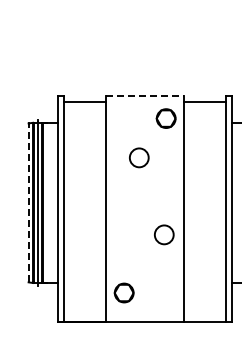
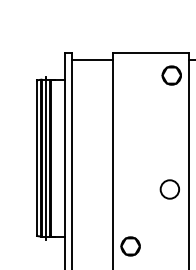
line: (144, 96) -> (150, 53), dashed -> solid
circle: (139, 157) -> (145, 113), removed
line: (28, 202) -> (36, 157), dashed -> solid

